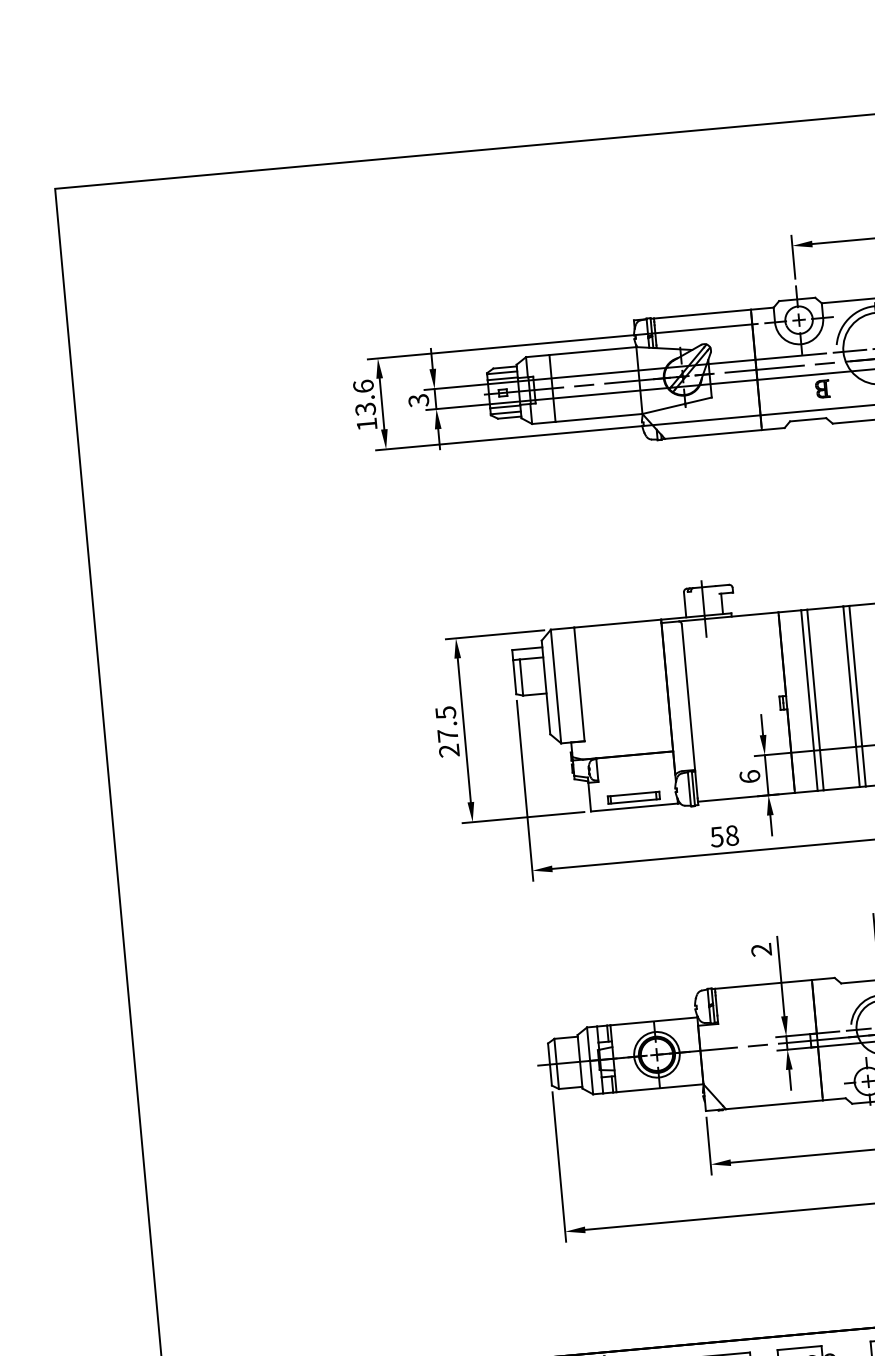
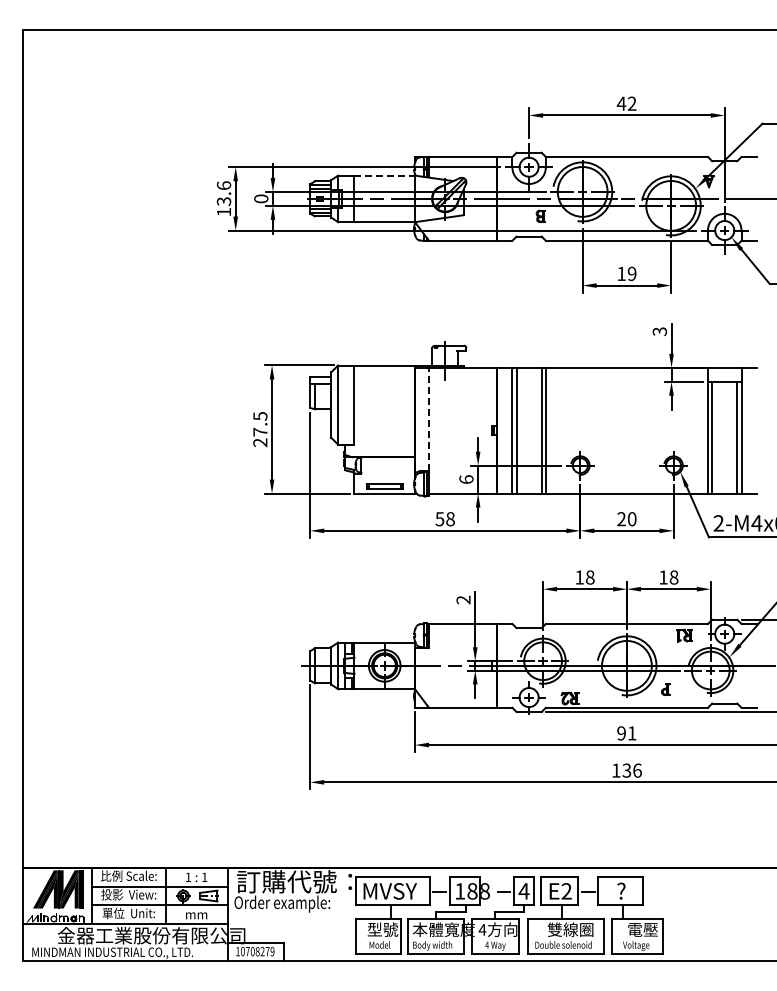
line: (593, 350) -> (385, 175), solid -> dashed
text: (419, 400) -> (261, 198), 3 -> 0
line: (687, 696) -> (428, 420), solid -> dashed

